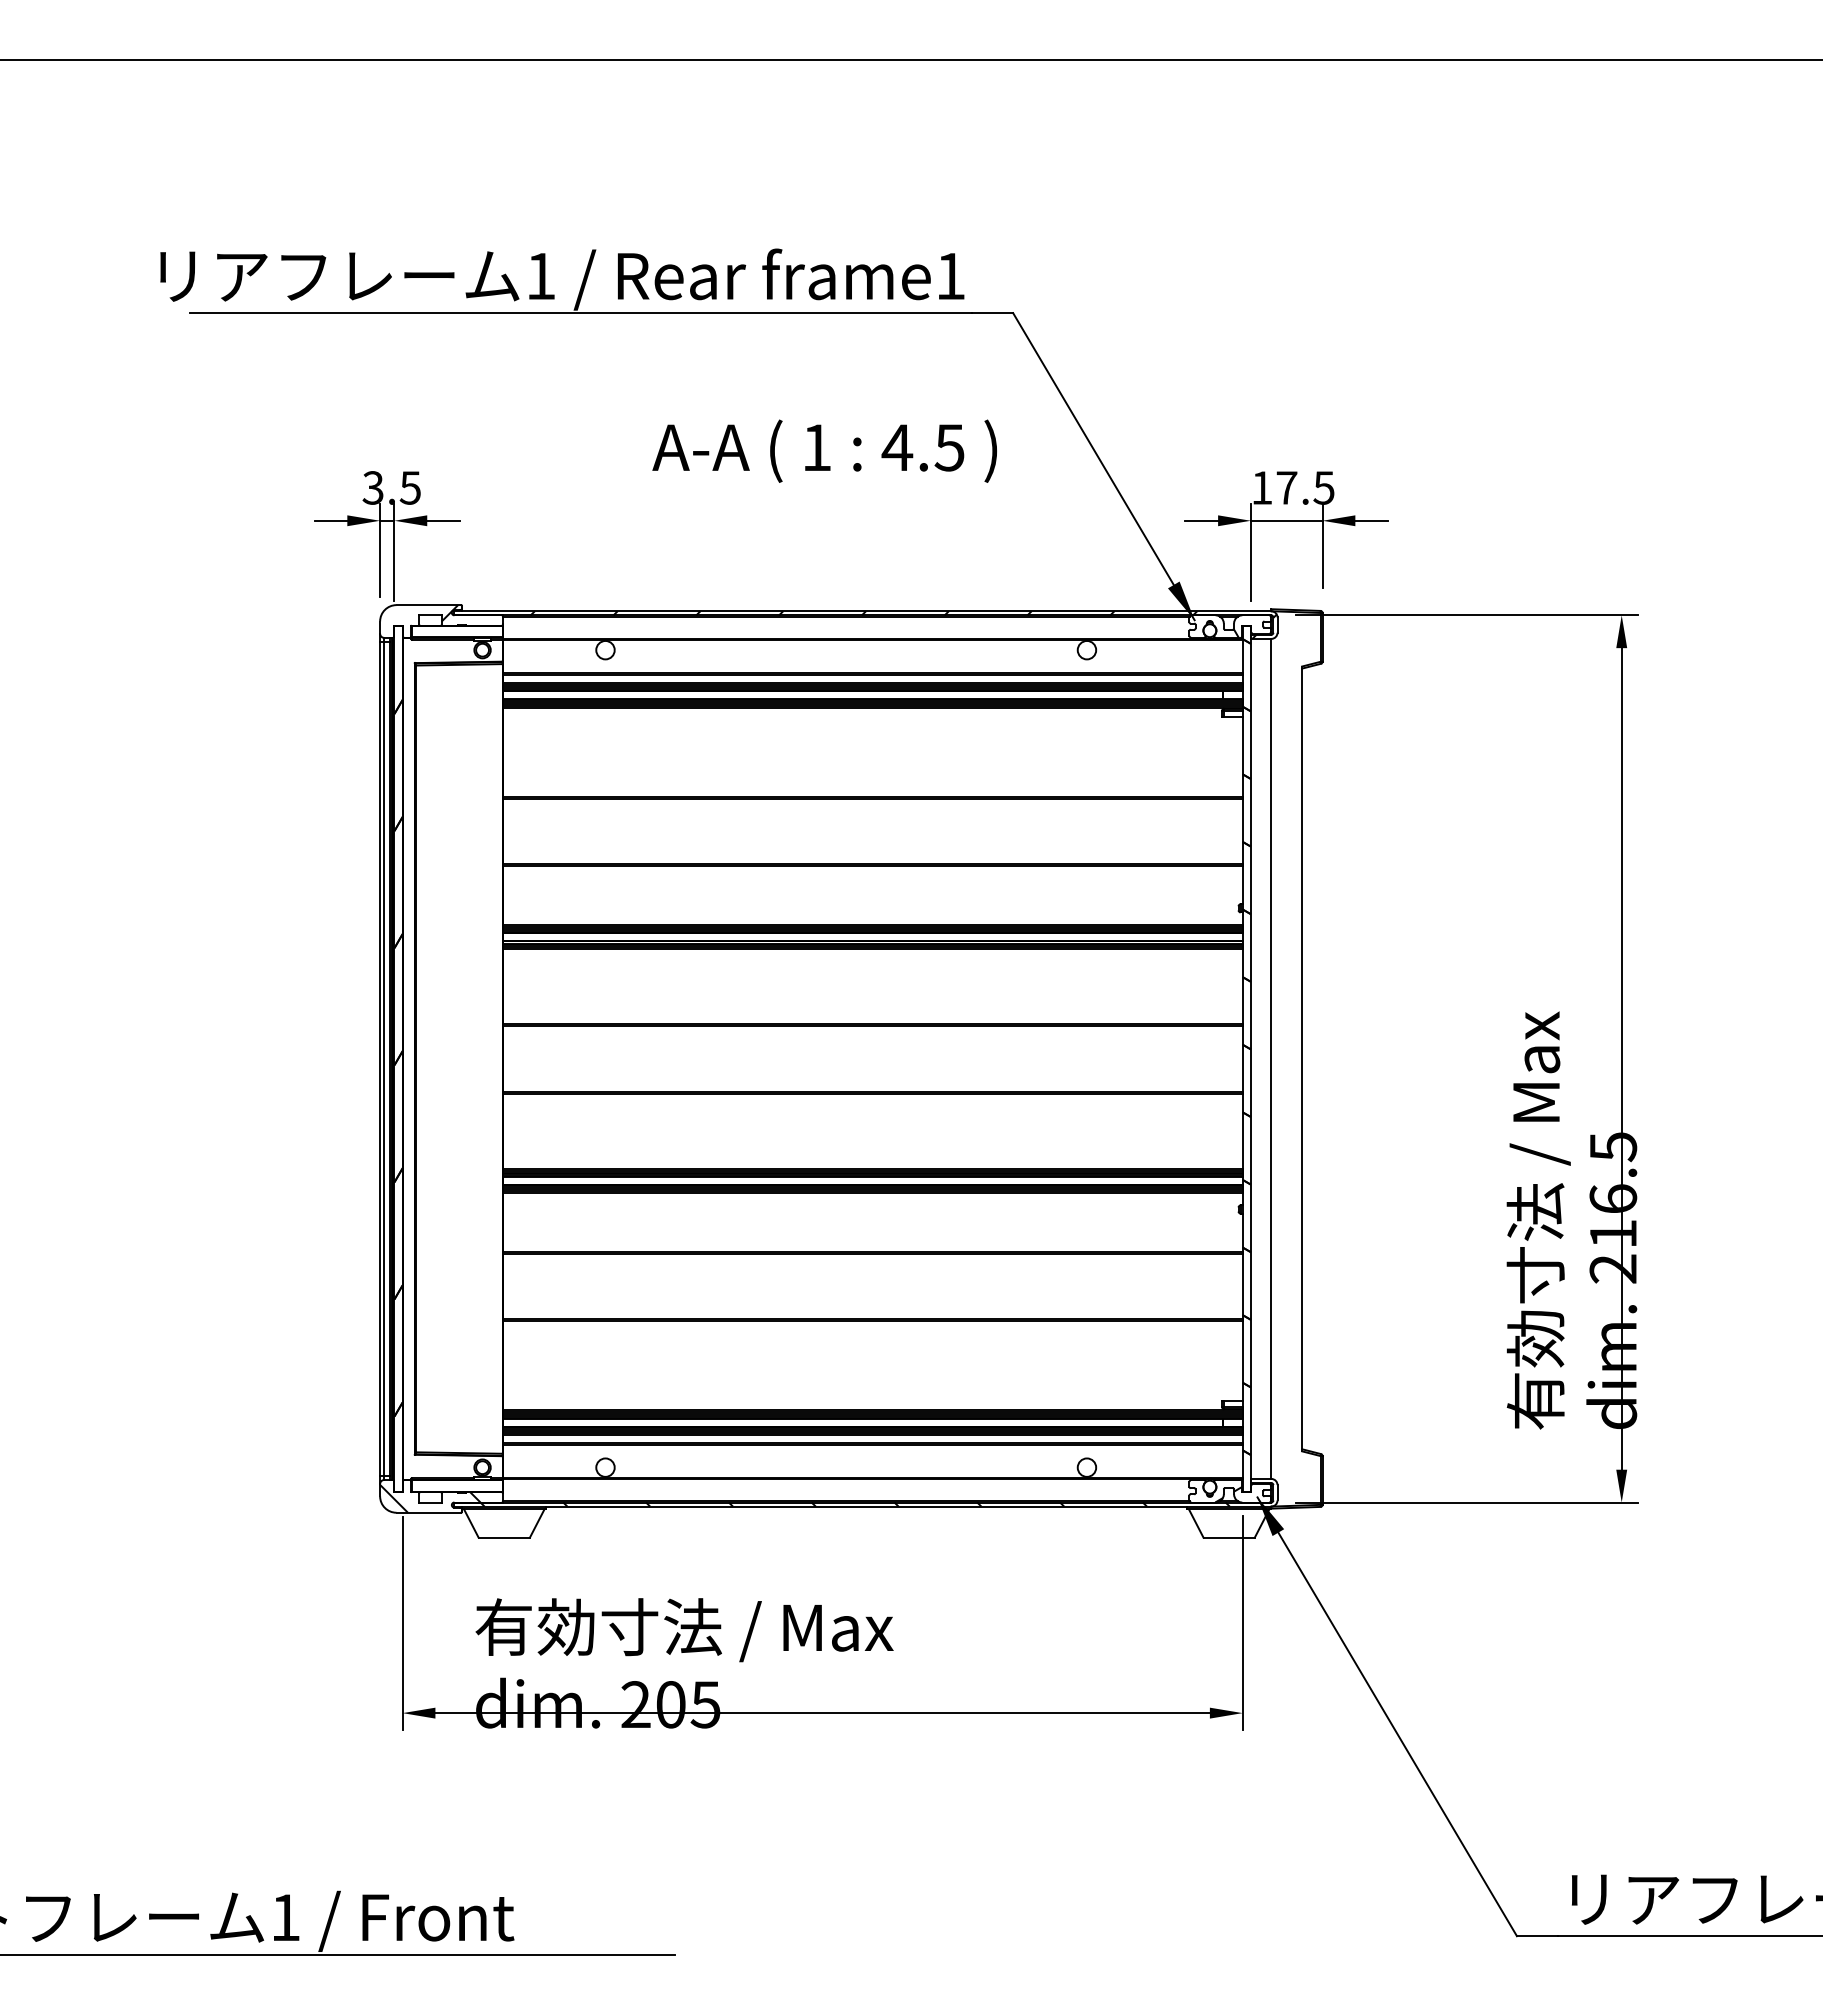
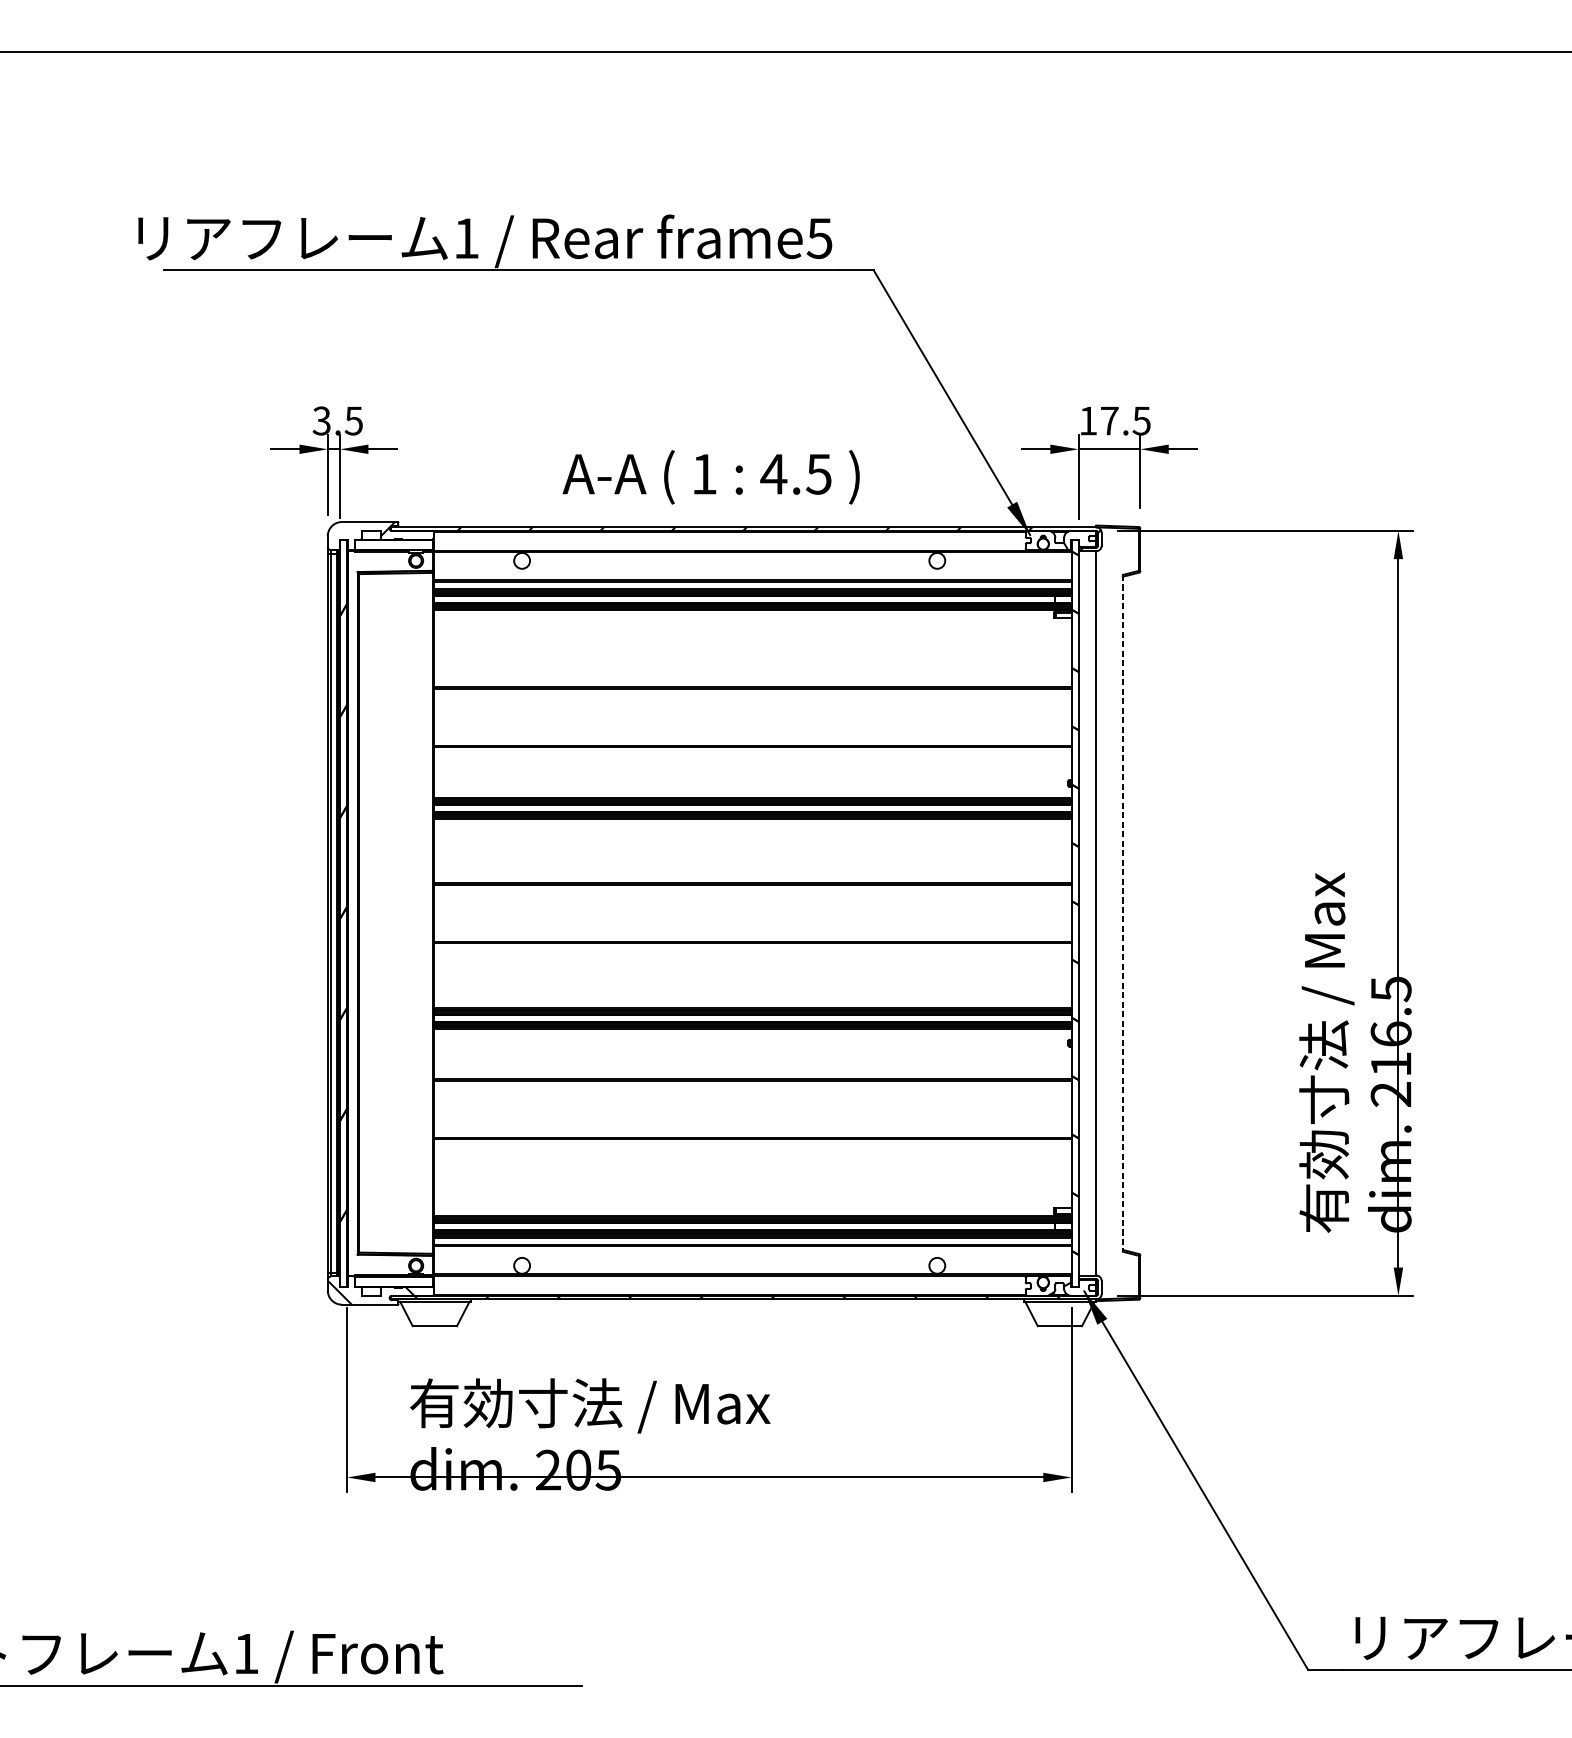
text: (950, 276) -> (819, 238), frame1 -> frame5
text: (824, 450) -> (710, 476), moved
line: (1302, 1059) -> (1123, 913), solid -> dashed

